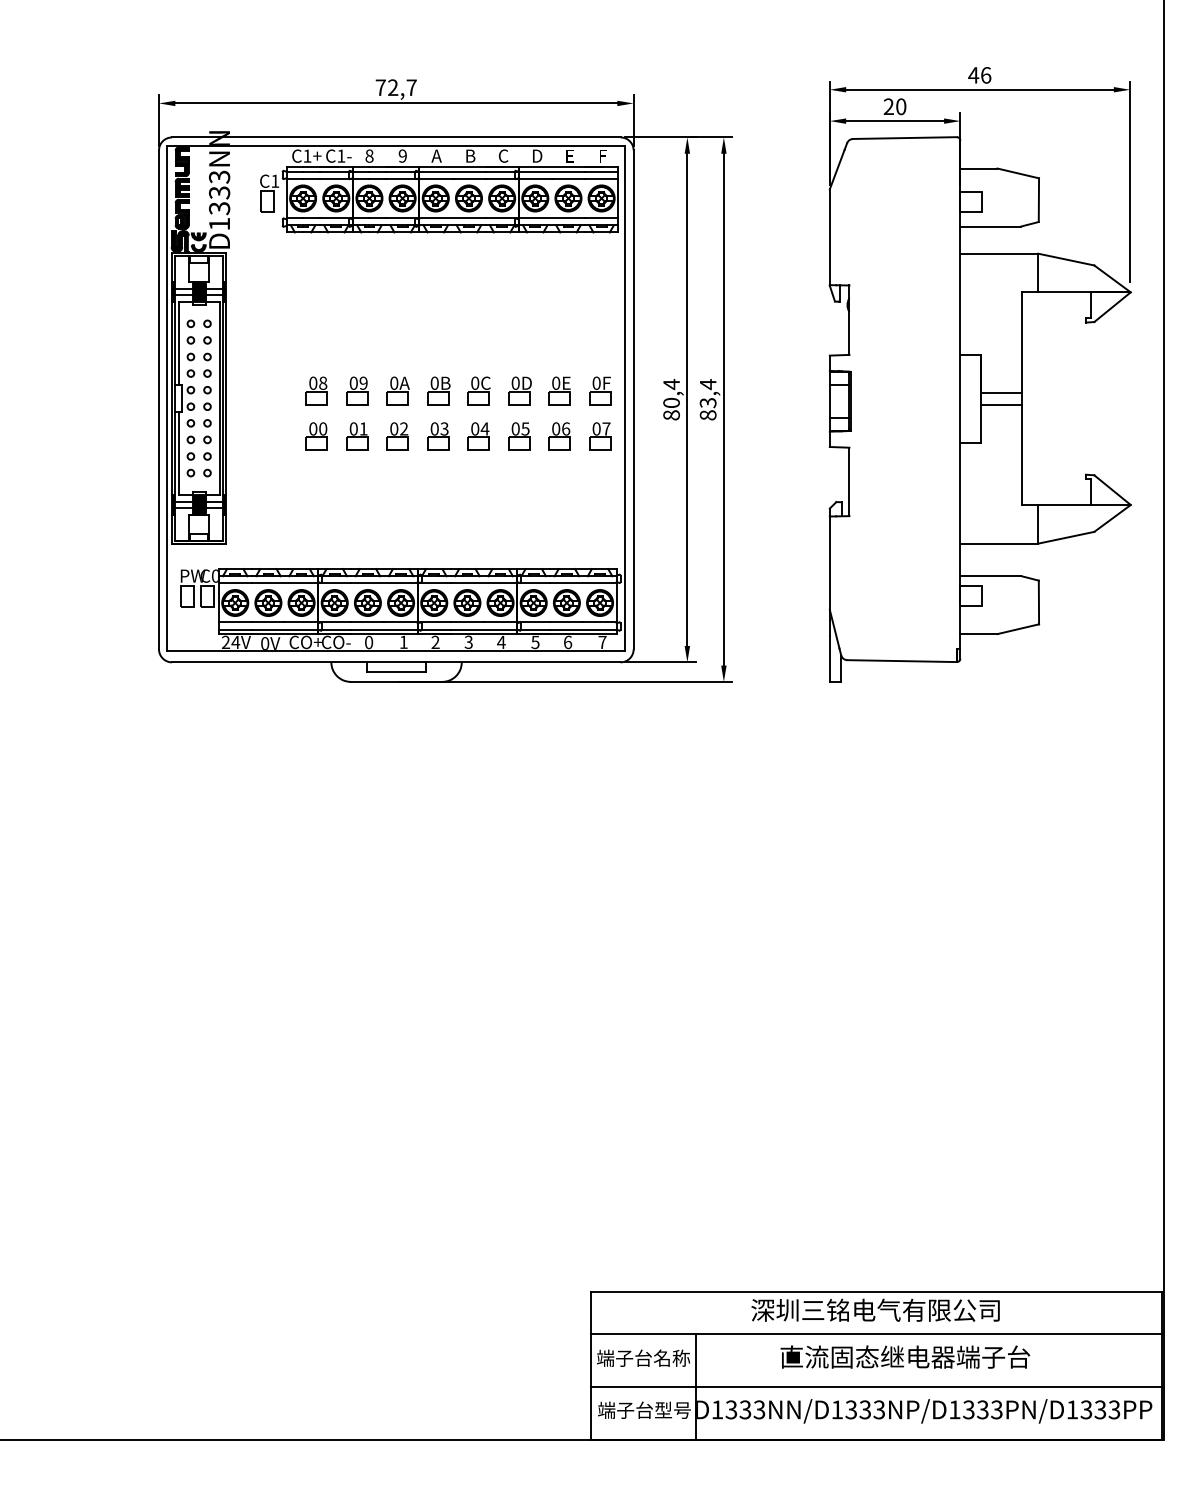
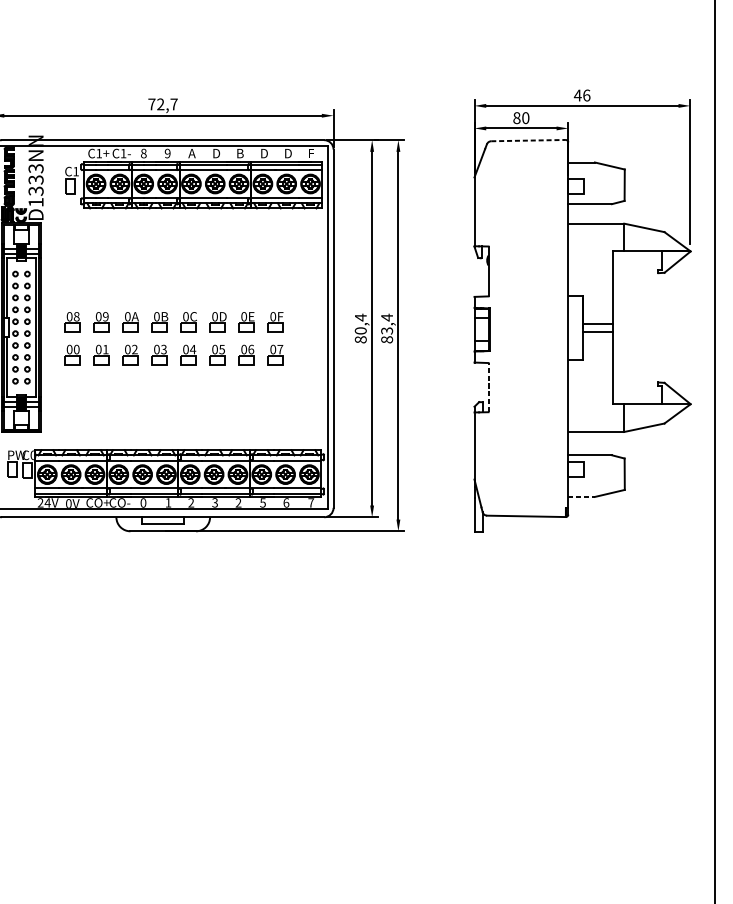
text: (888, 106) -> (516, 117), 20 -> 80
line: (905, 138) -> (528, 140), solid -> dashed
text: (471, 155) -> (217, 153), B -> D
text: (503, 155) -> (240, 153), C -> B
text: (570, 155) -> (288, 153), E -> D
part: (449, 405) -> (167, 332), moved
line: (849, 481) -> (488, 387), solid -> dashed
line: (978, 634) -> (581, 497), solid -> dashed
text: (501, 641) -> (238, 502), 4 -> 2

